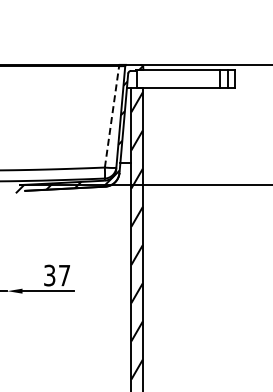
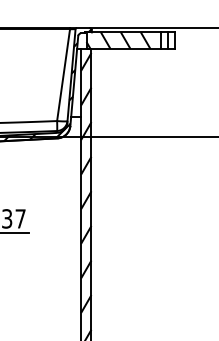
hatch: (178, 78) -> (123, 40), added
line: (112, 116) -> (64, 74), dashed -> solid

